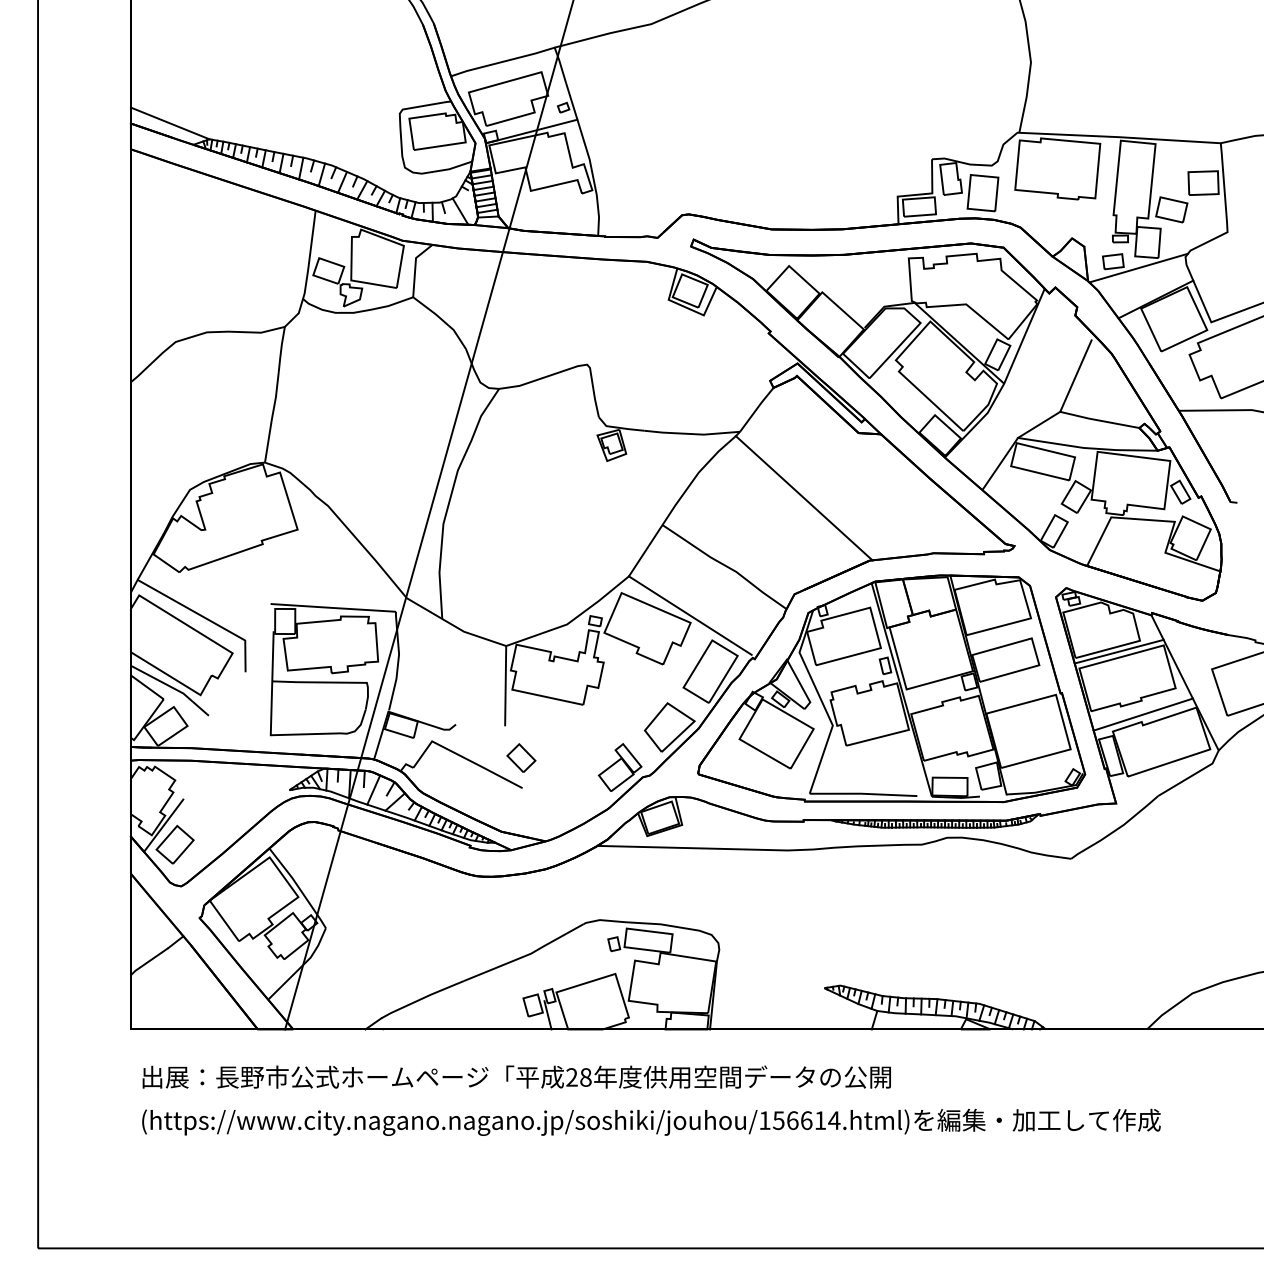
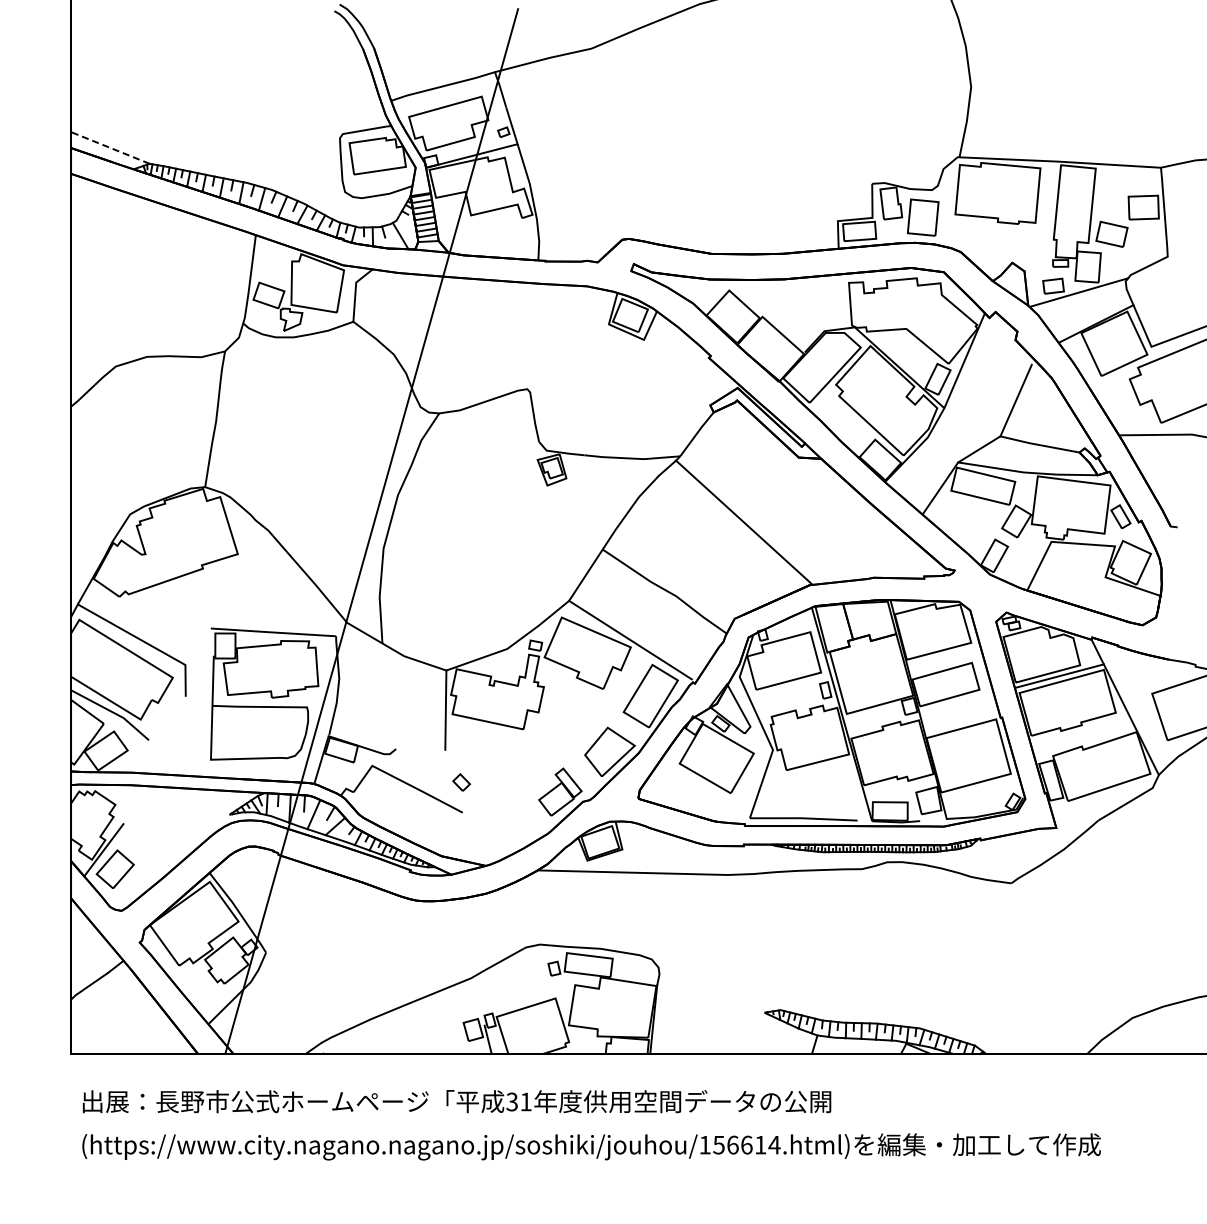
line: (169, 123) -> (109, 148), solid -> dashed
line: (1142, 714) -> (1082, 739), removed
part: (521, 757) -> (461, 782), size x0.6
text: (578, 1077) -> (518, 1102), 28 -> 31

